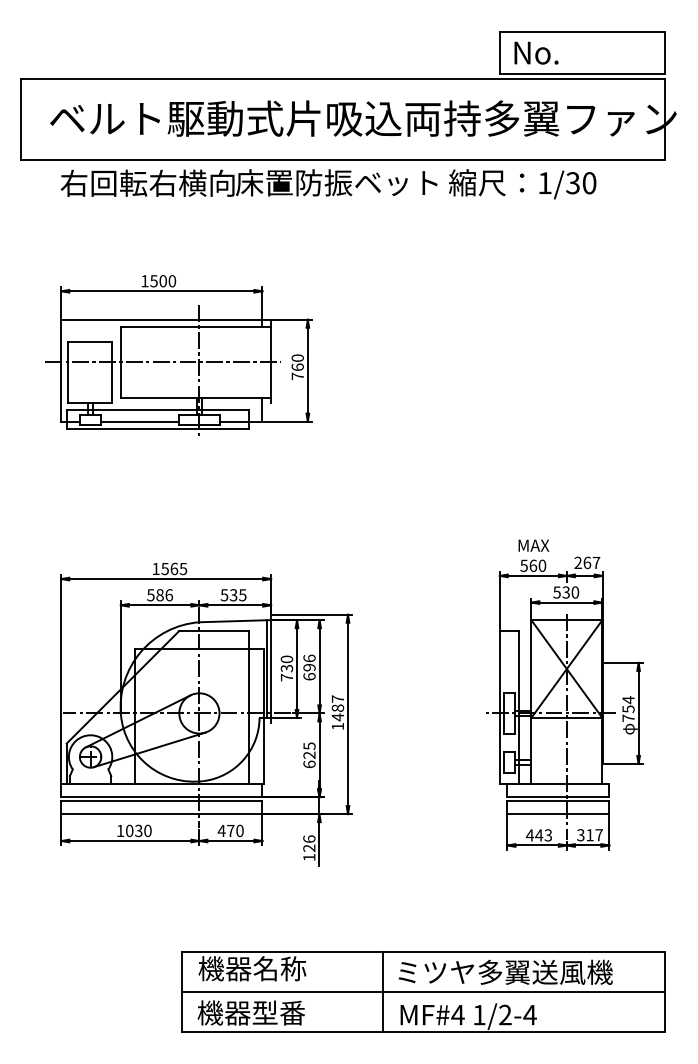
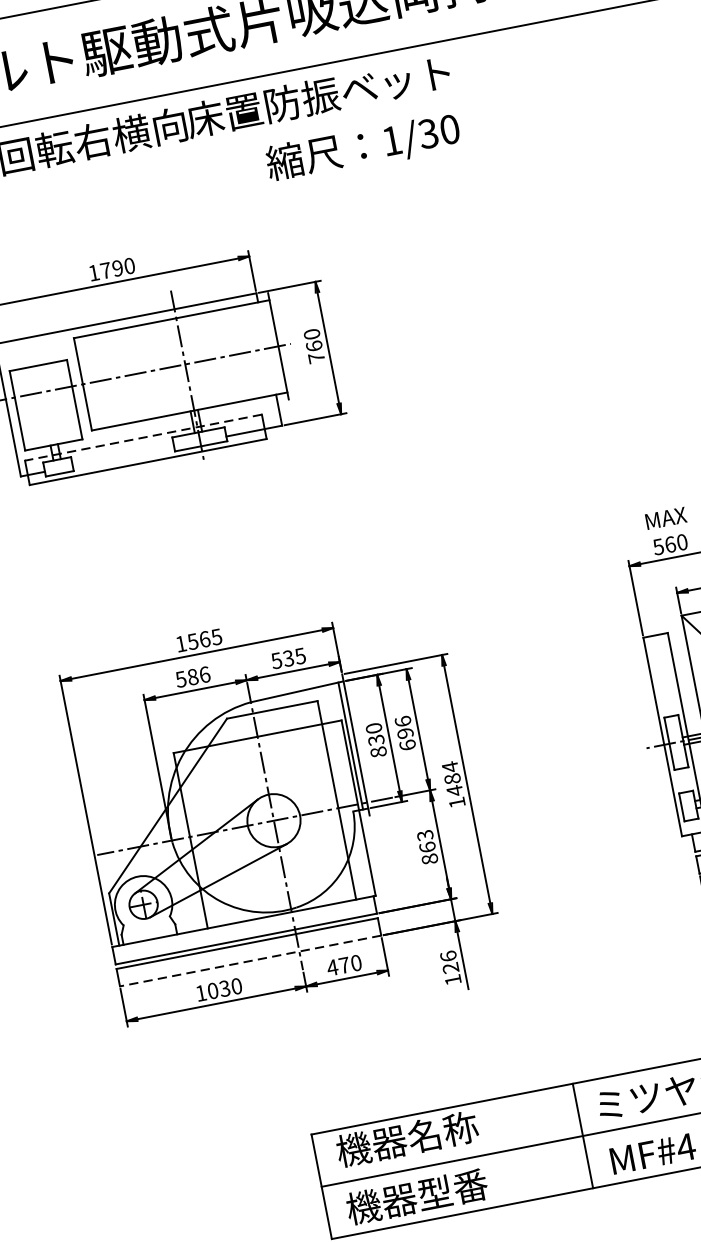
text: (522, 184) -> (363, 148), moved
text: (158, 281) -> (111, 269), 1500 -> 1790
line: (157, 410) -> (143, 437), solid -> dashed
line: (140, 421) -> (123, 456), removed
text: (286, 677) -> (378, 752), 730 -> 830
text: (337, 699) -> (449, 767), 1487 -> 1484
text: (309, 755) -> (427, 847), 625 -> 863
line: (161, 814) -> (250, 961), solid -> dashed

